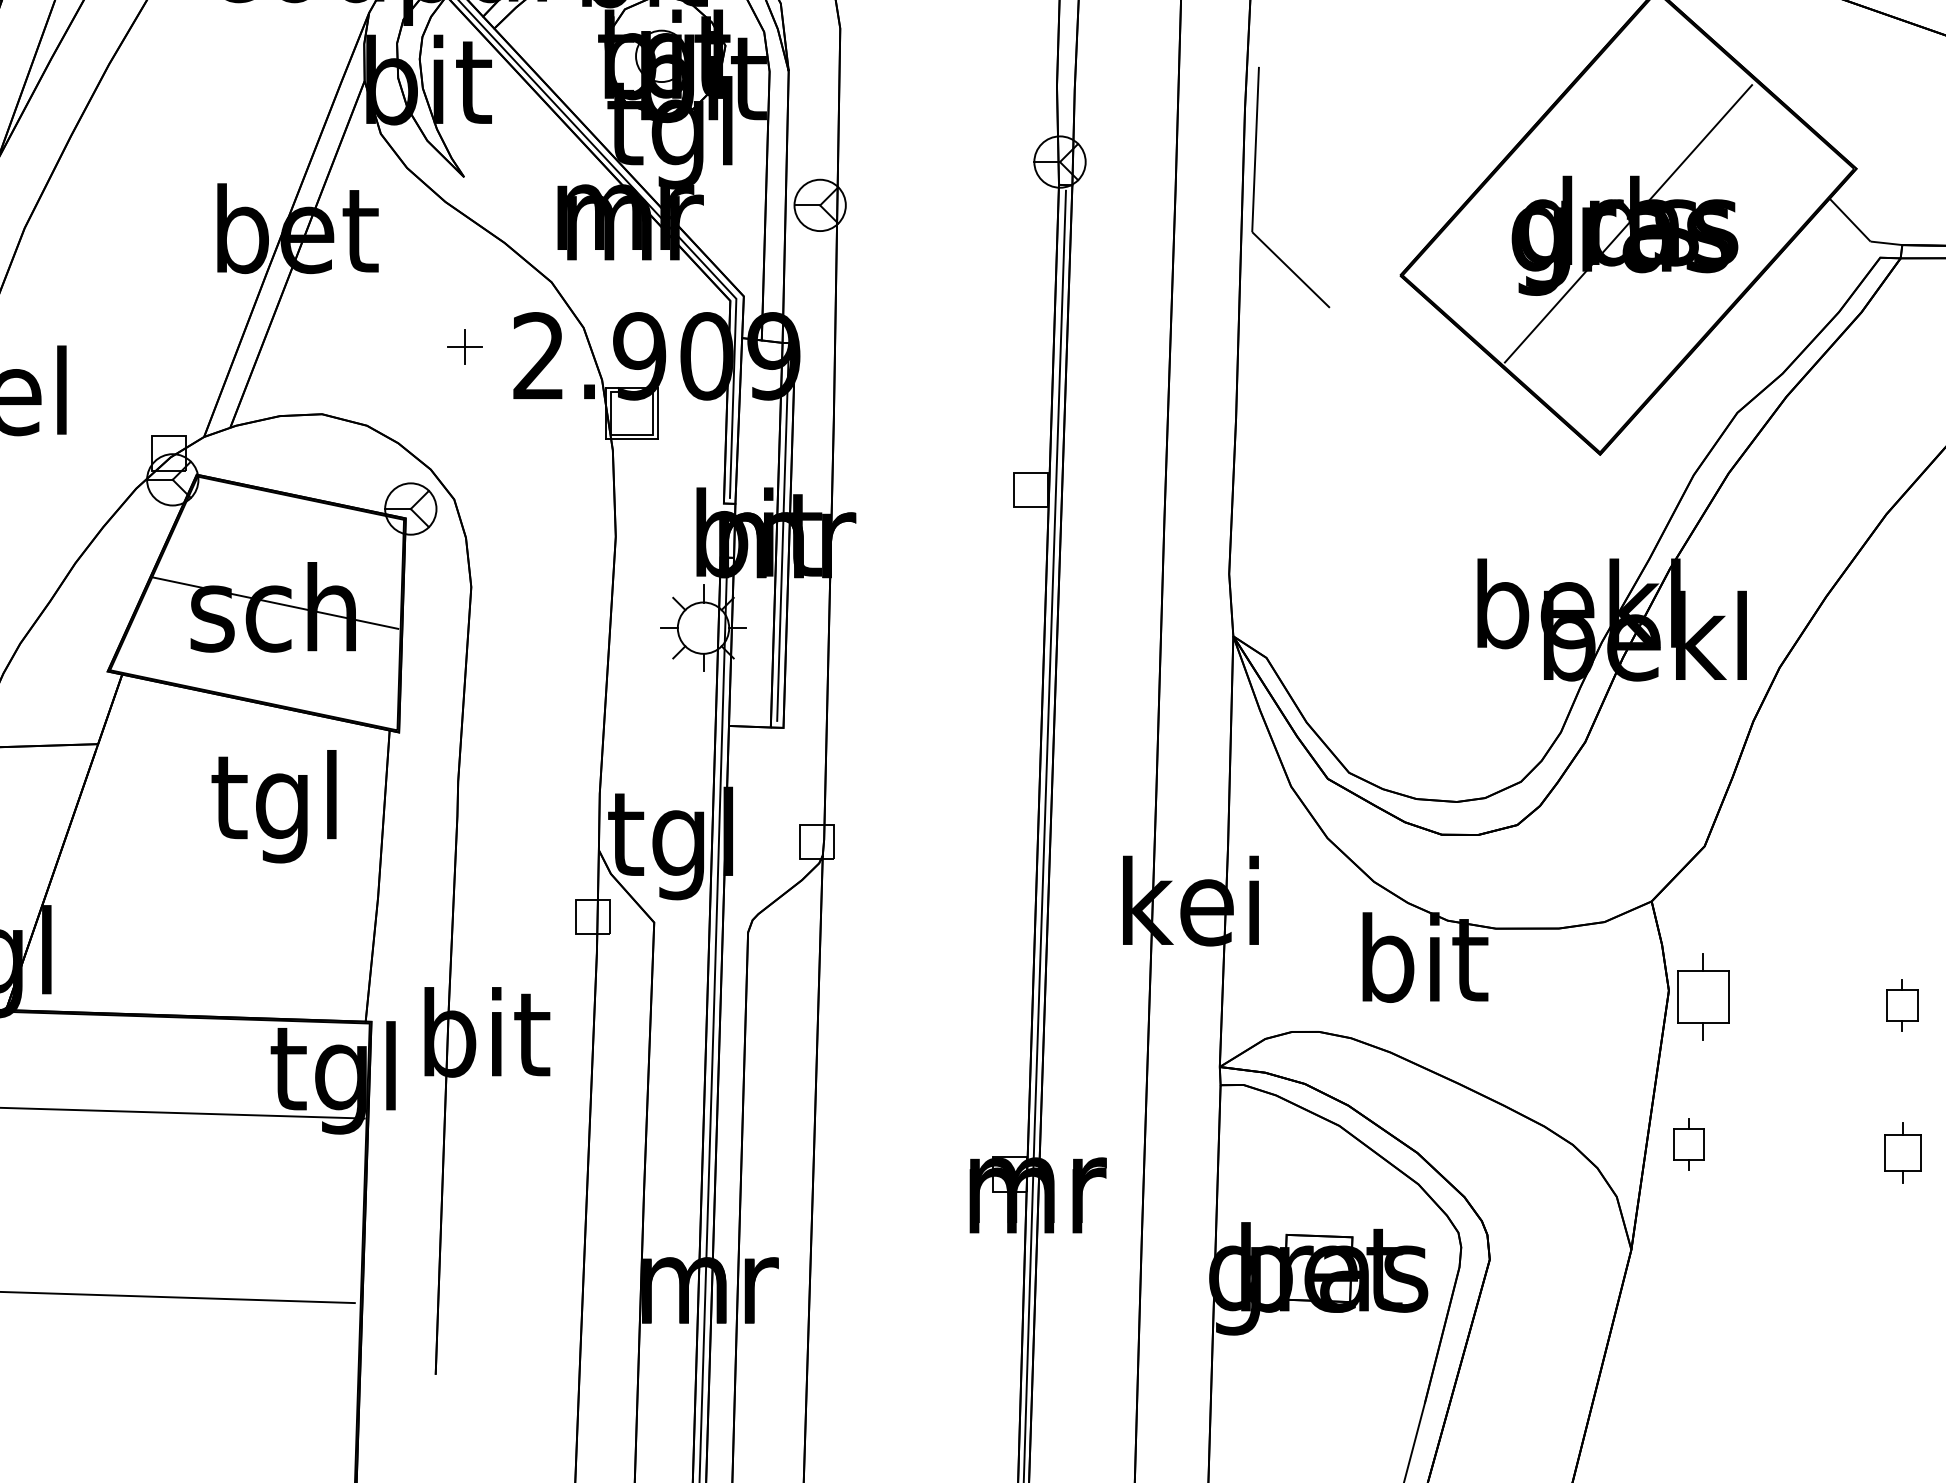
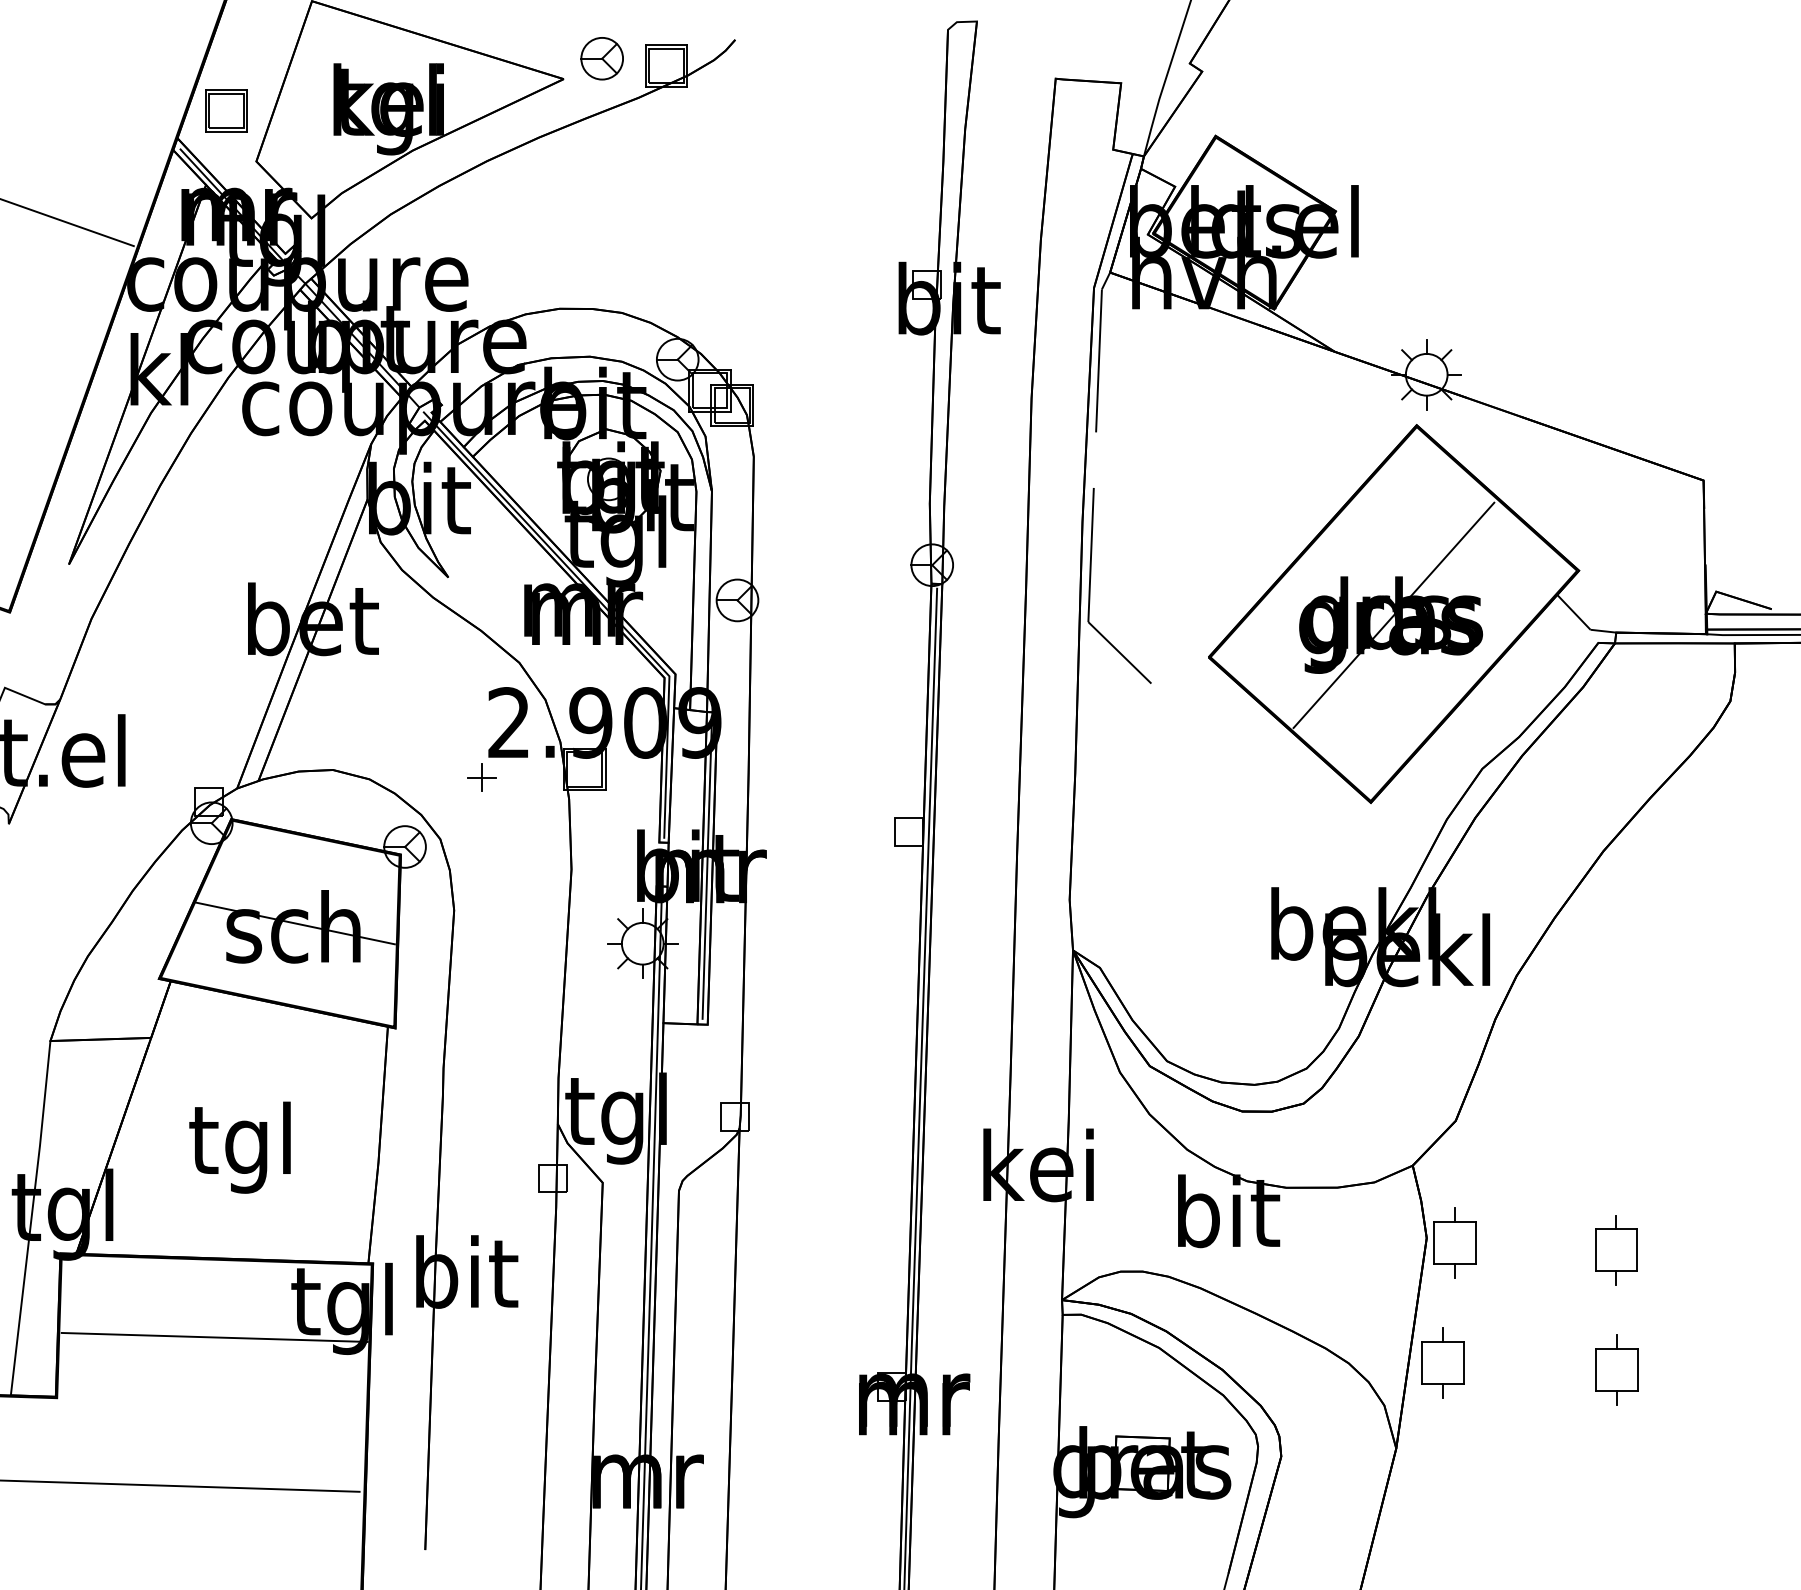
part: (464, 347) -> (481, 777), moved
text: (273, 806) -> (239, 1147), moved
part: (1902, 1005) -> (1616, 1250), size x1.67
part: (1688, 1143) -> (1442, 1362), size x1.67
part: (1902, 1152) -> (1616, 1369), size x1.43

